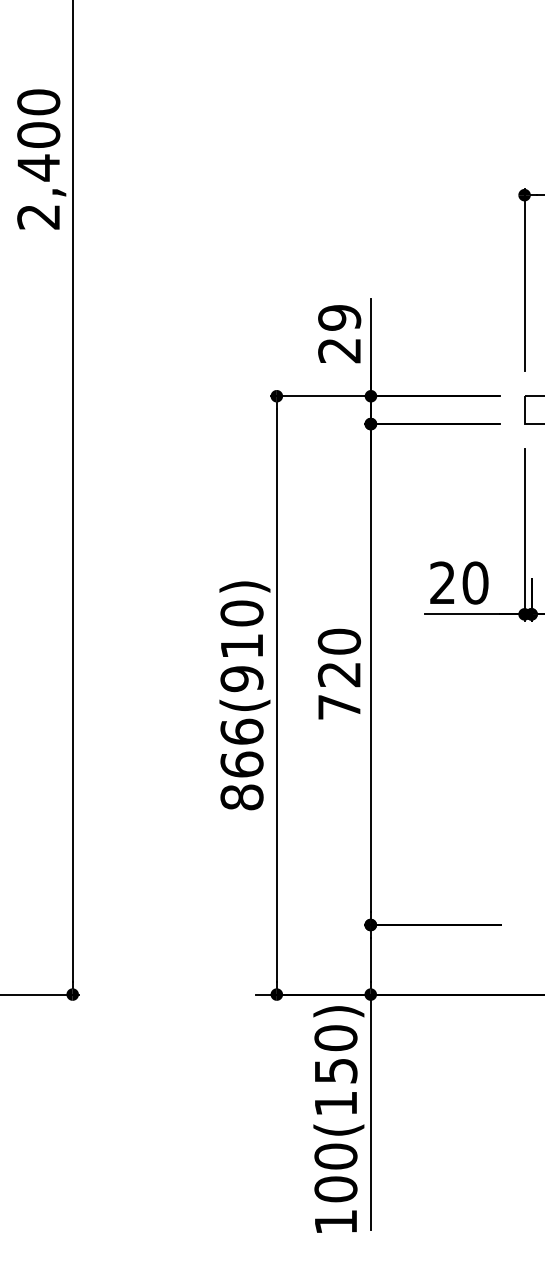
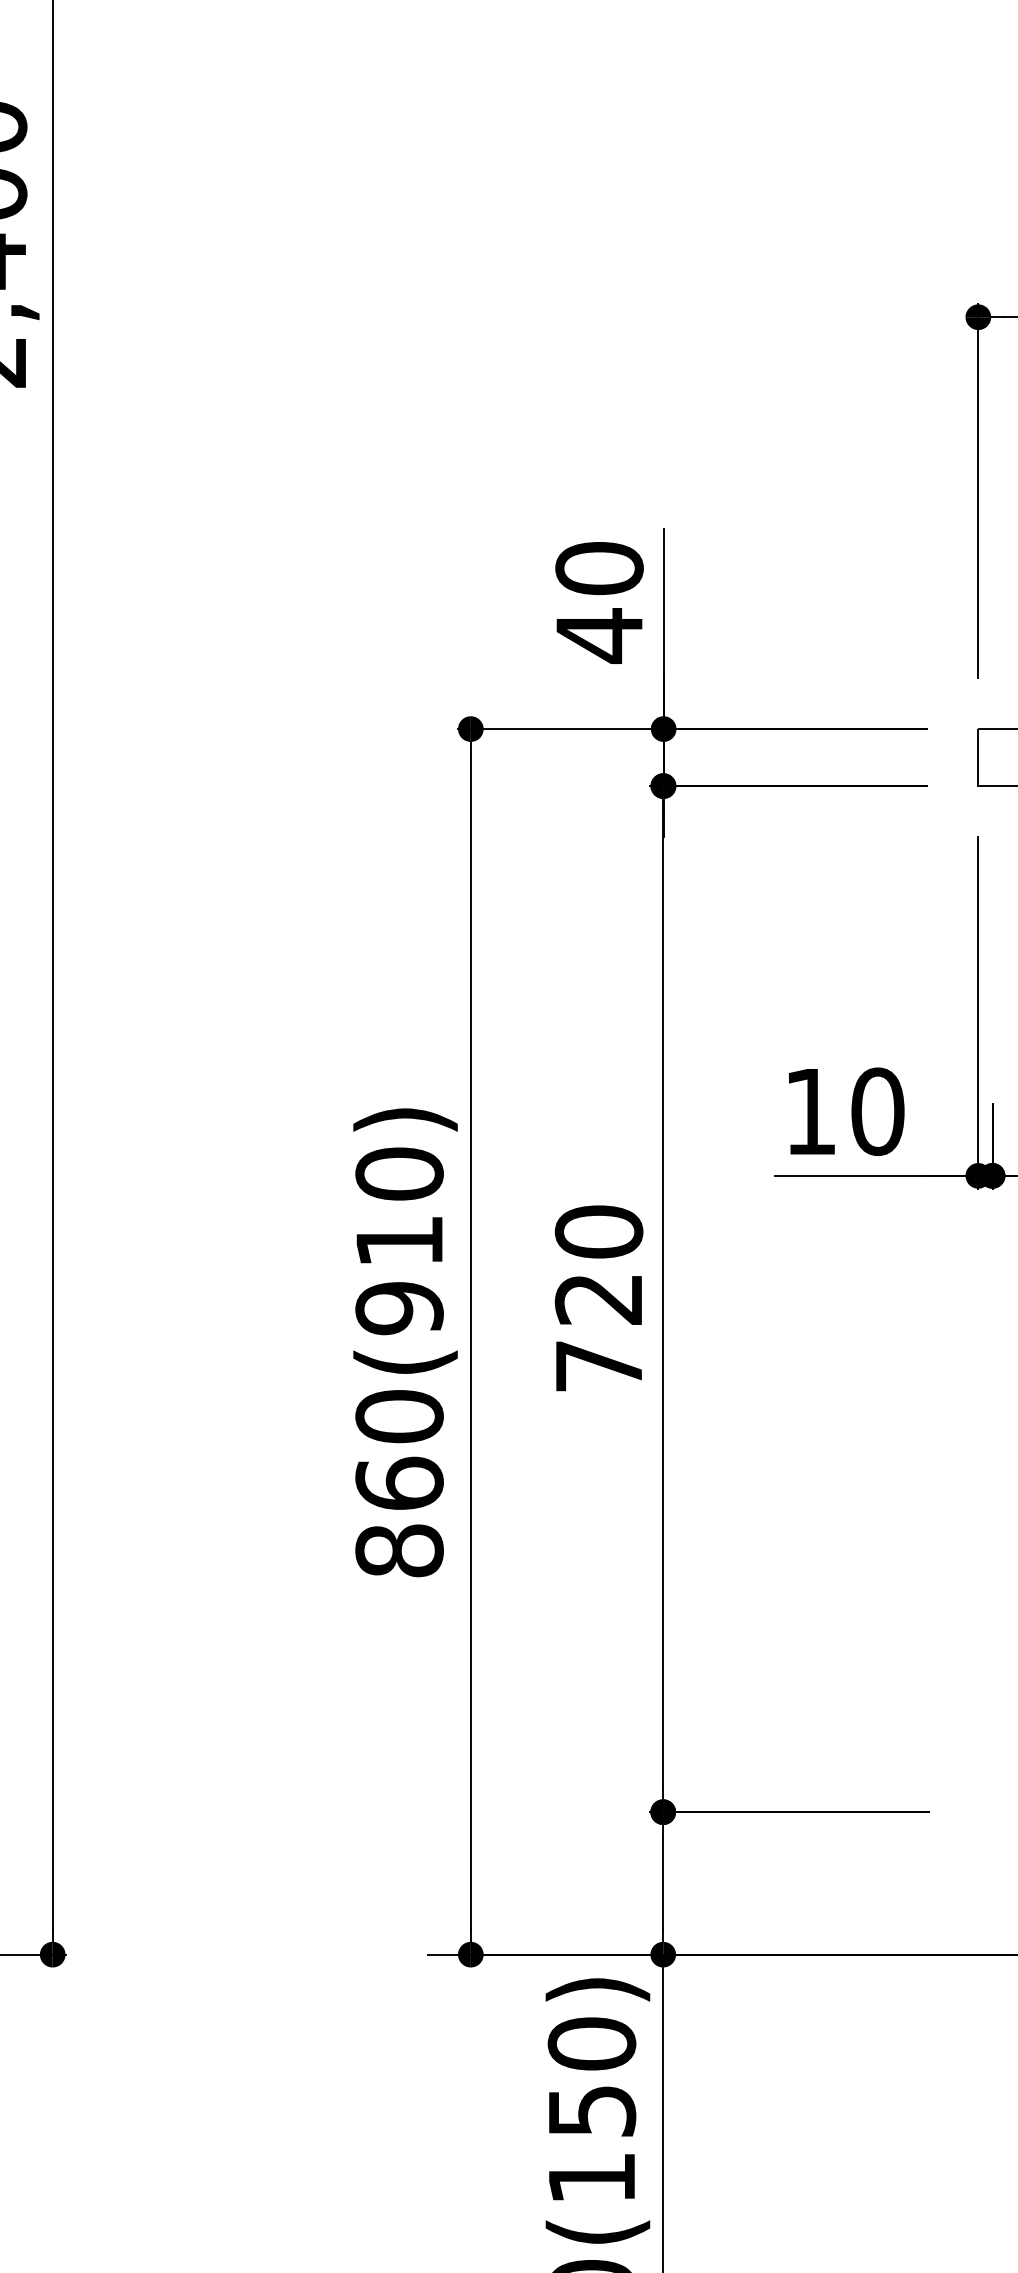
text: (339, 334) -> (599, 602), 29 -> 40
text: (442, 582) -> (810, 1110), 20 -> 10
text: (241, 731) -> (398, 1415), 866(910) -> 860(910)

